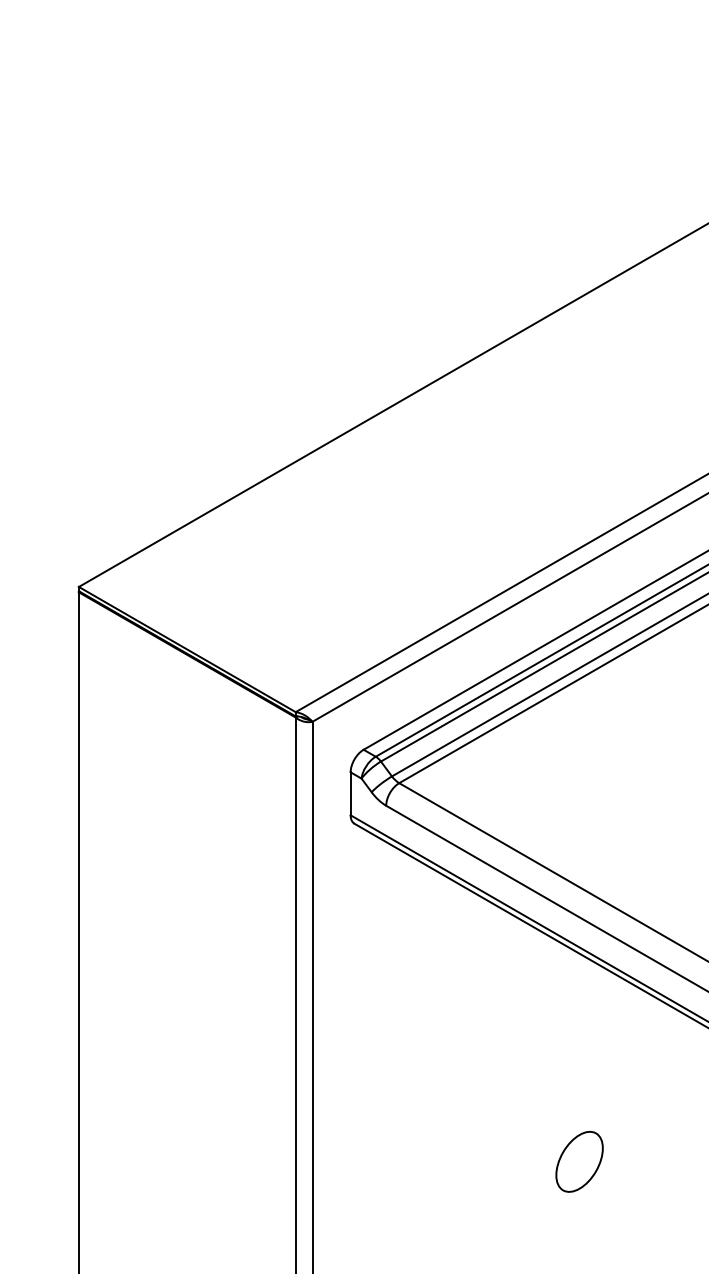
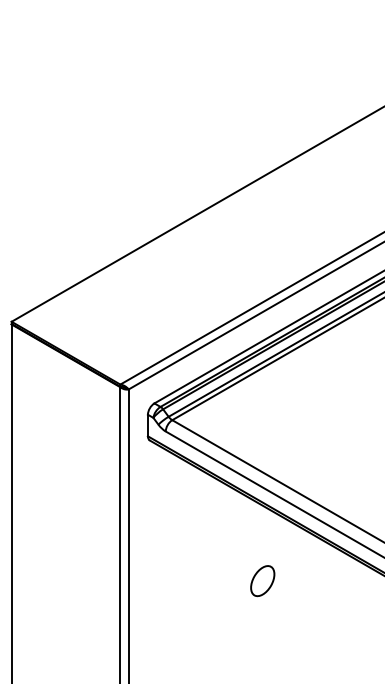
part: (579, 1162) -> (262, 581), moved

